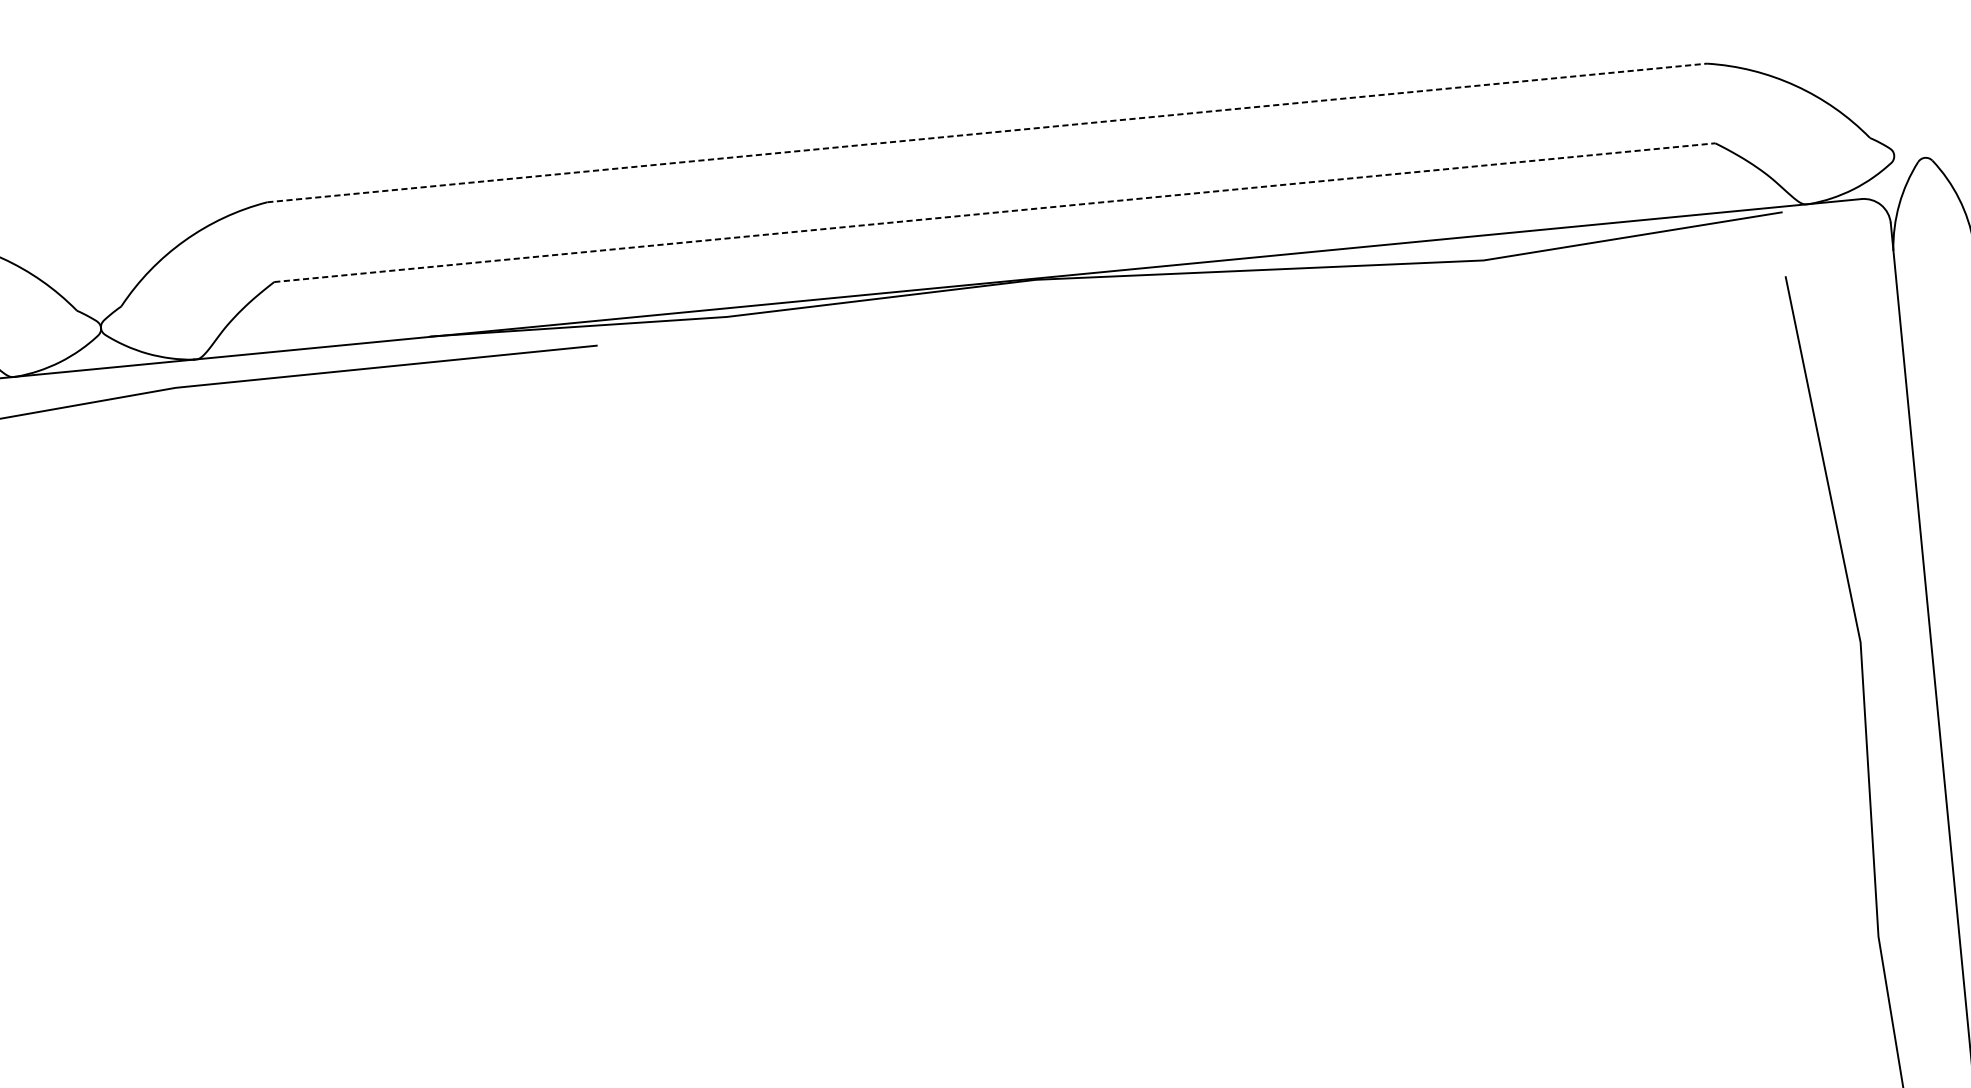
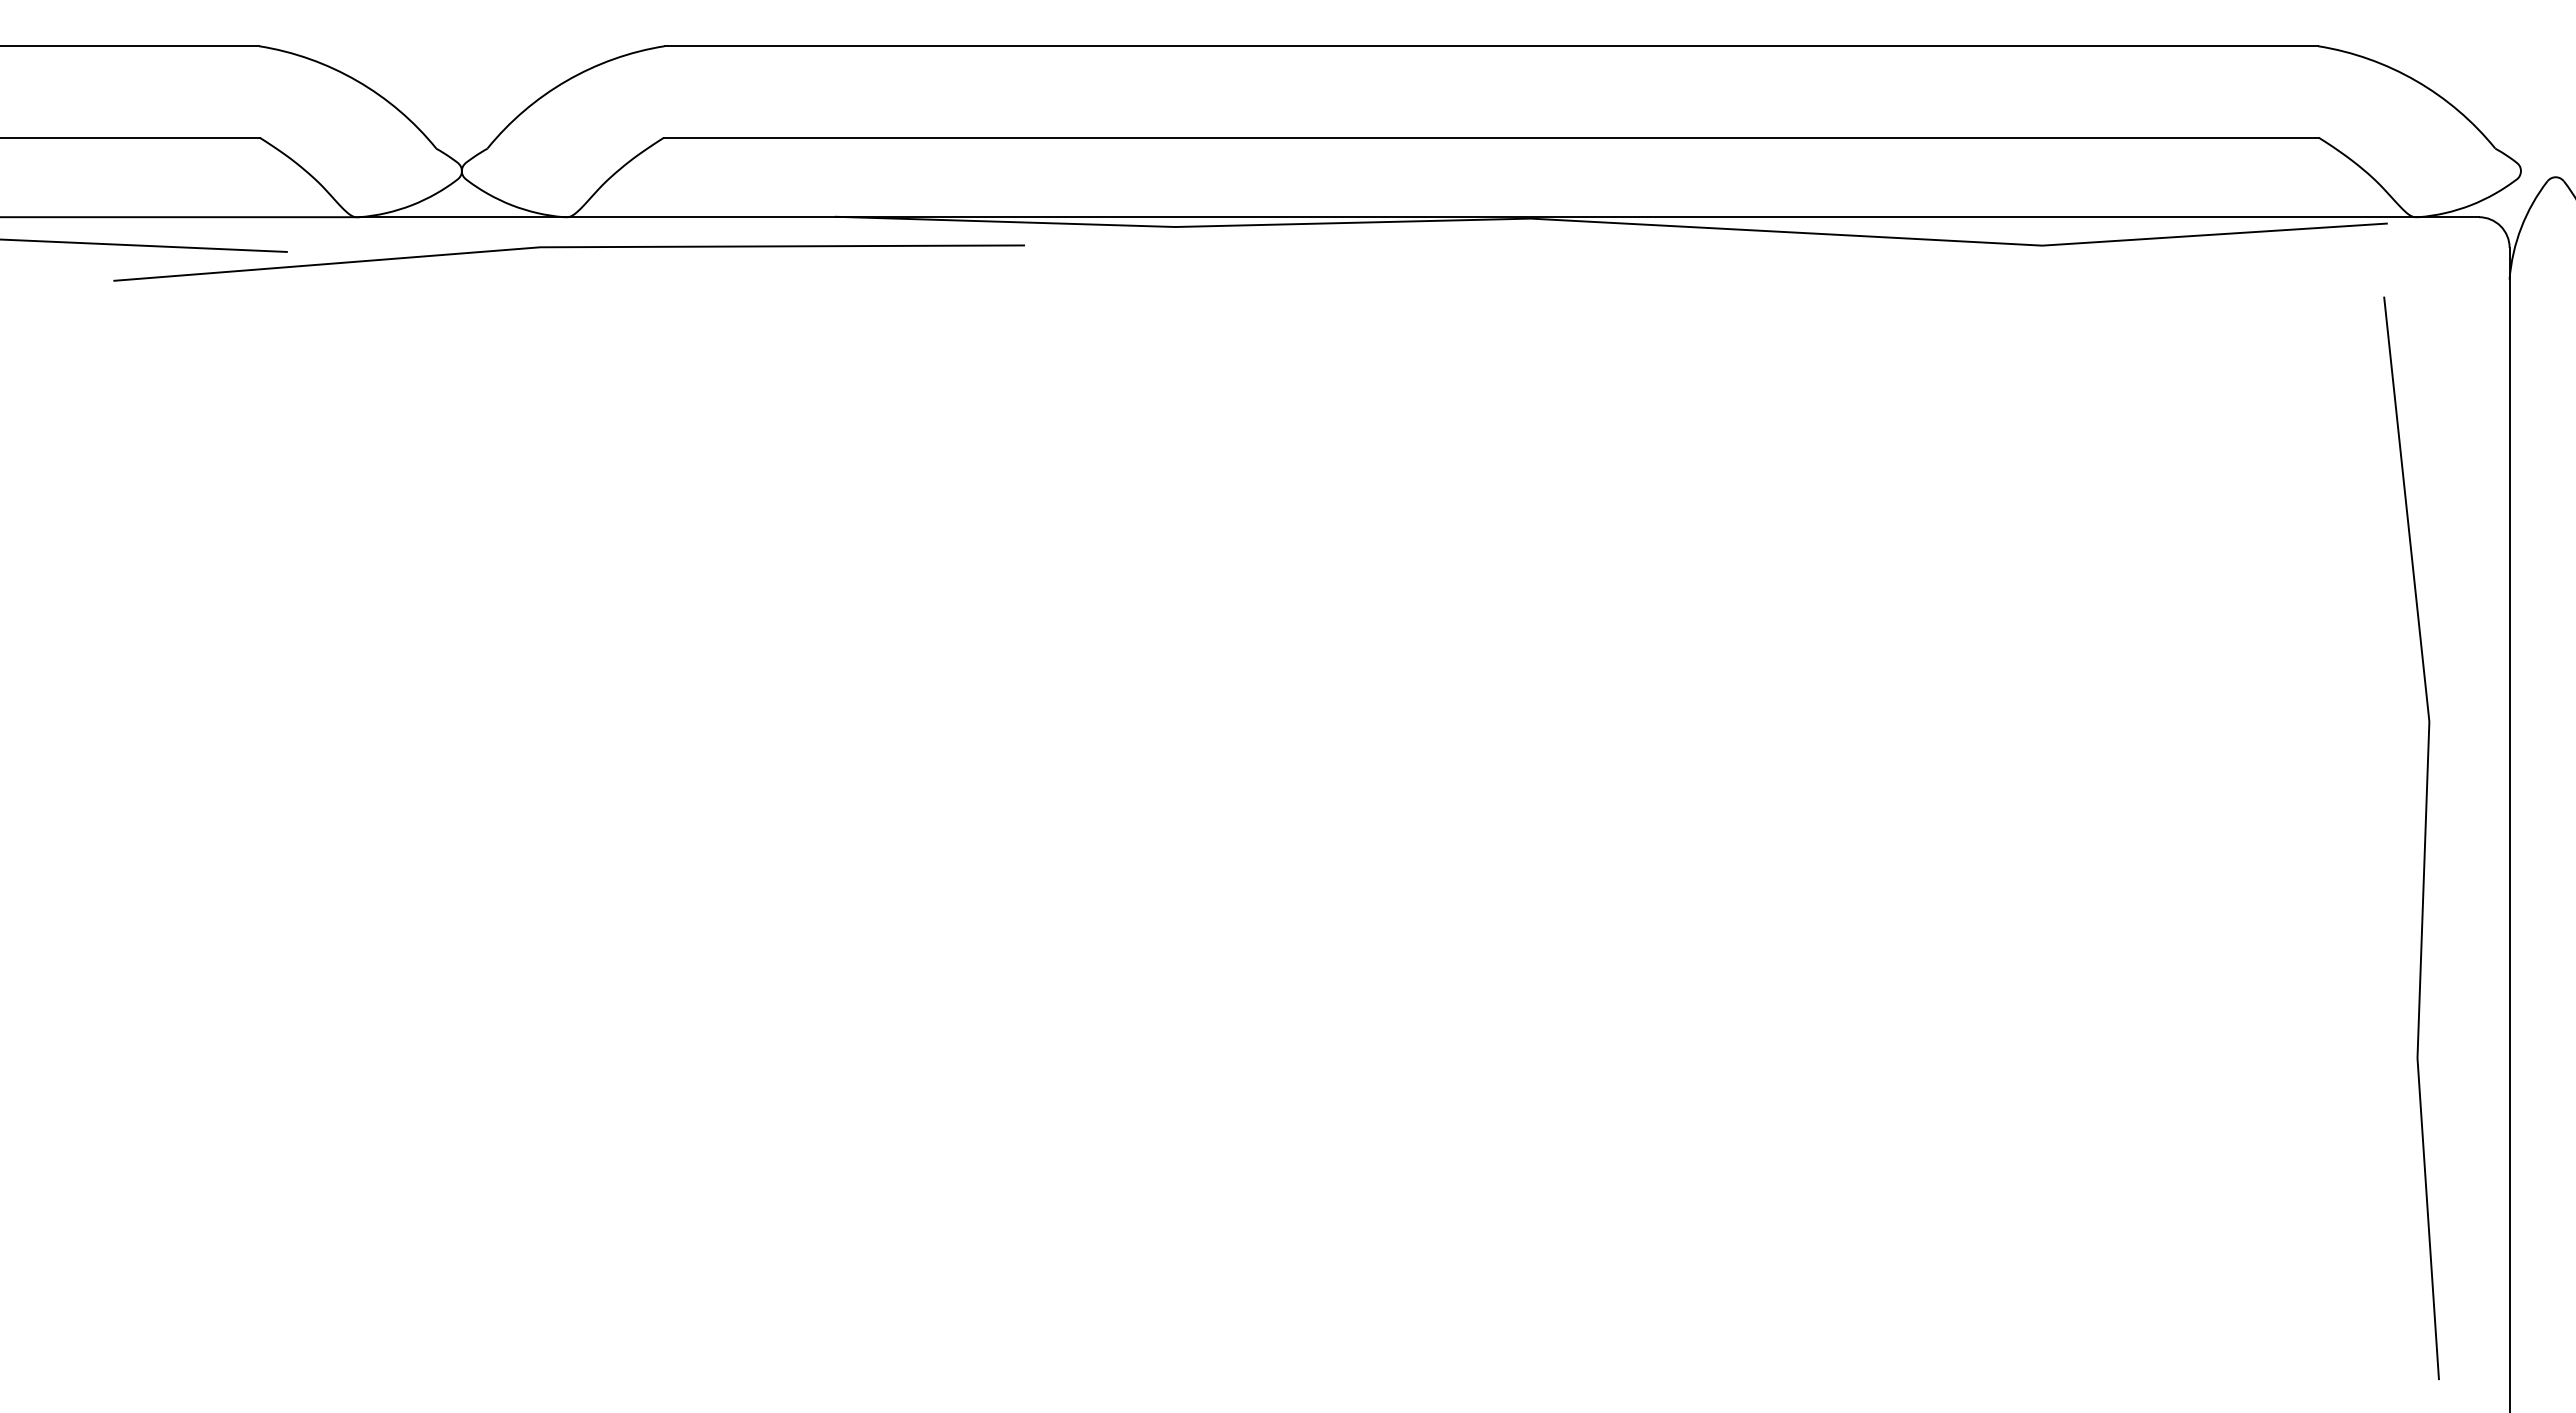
line: (987, 133) -> (1491, 46), dashed -> solid
line: (994, 212) -> (1491, 137), dashed -> solid

